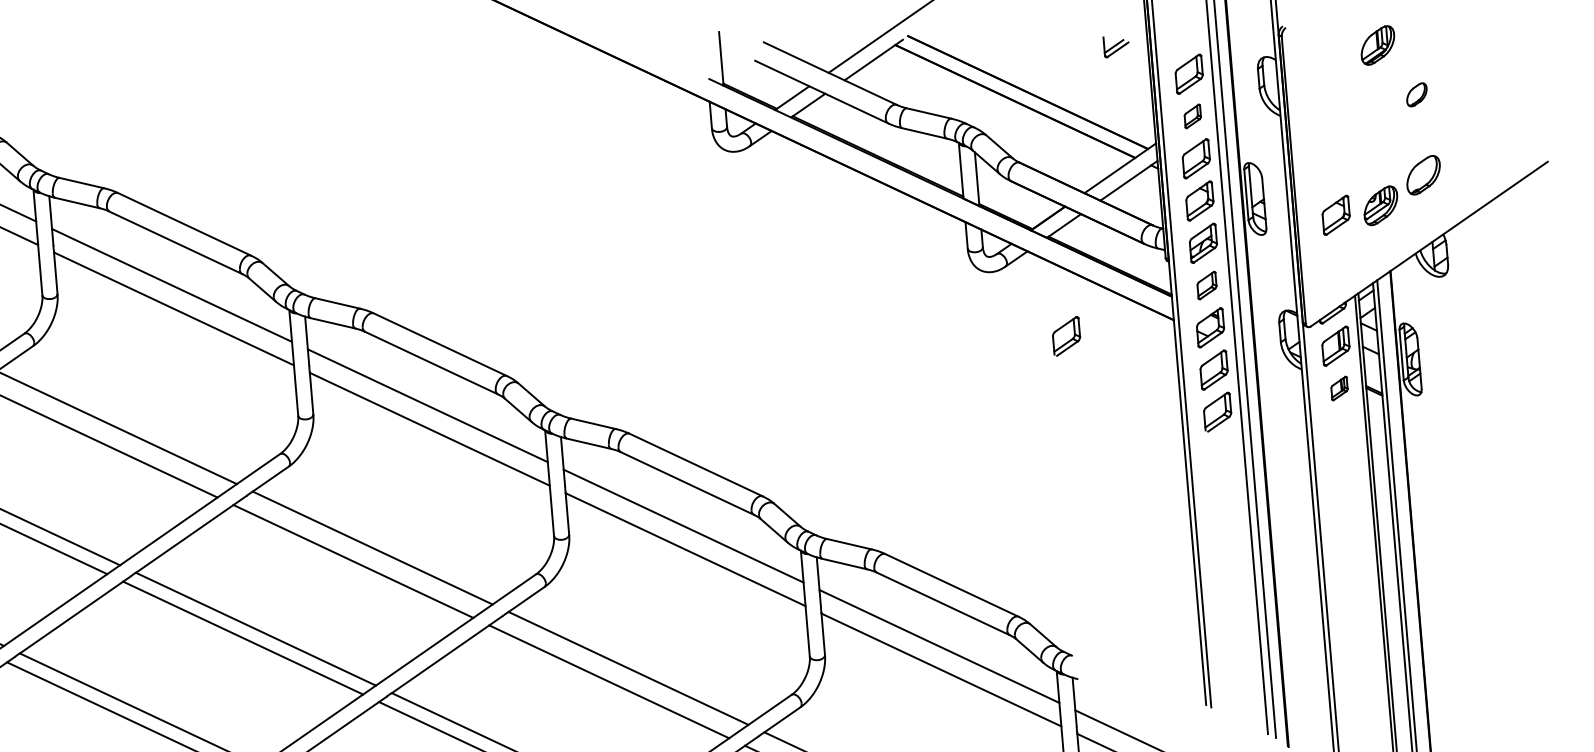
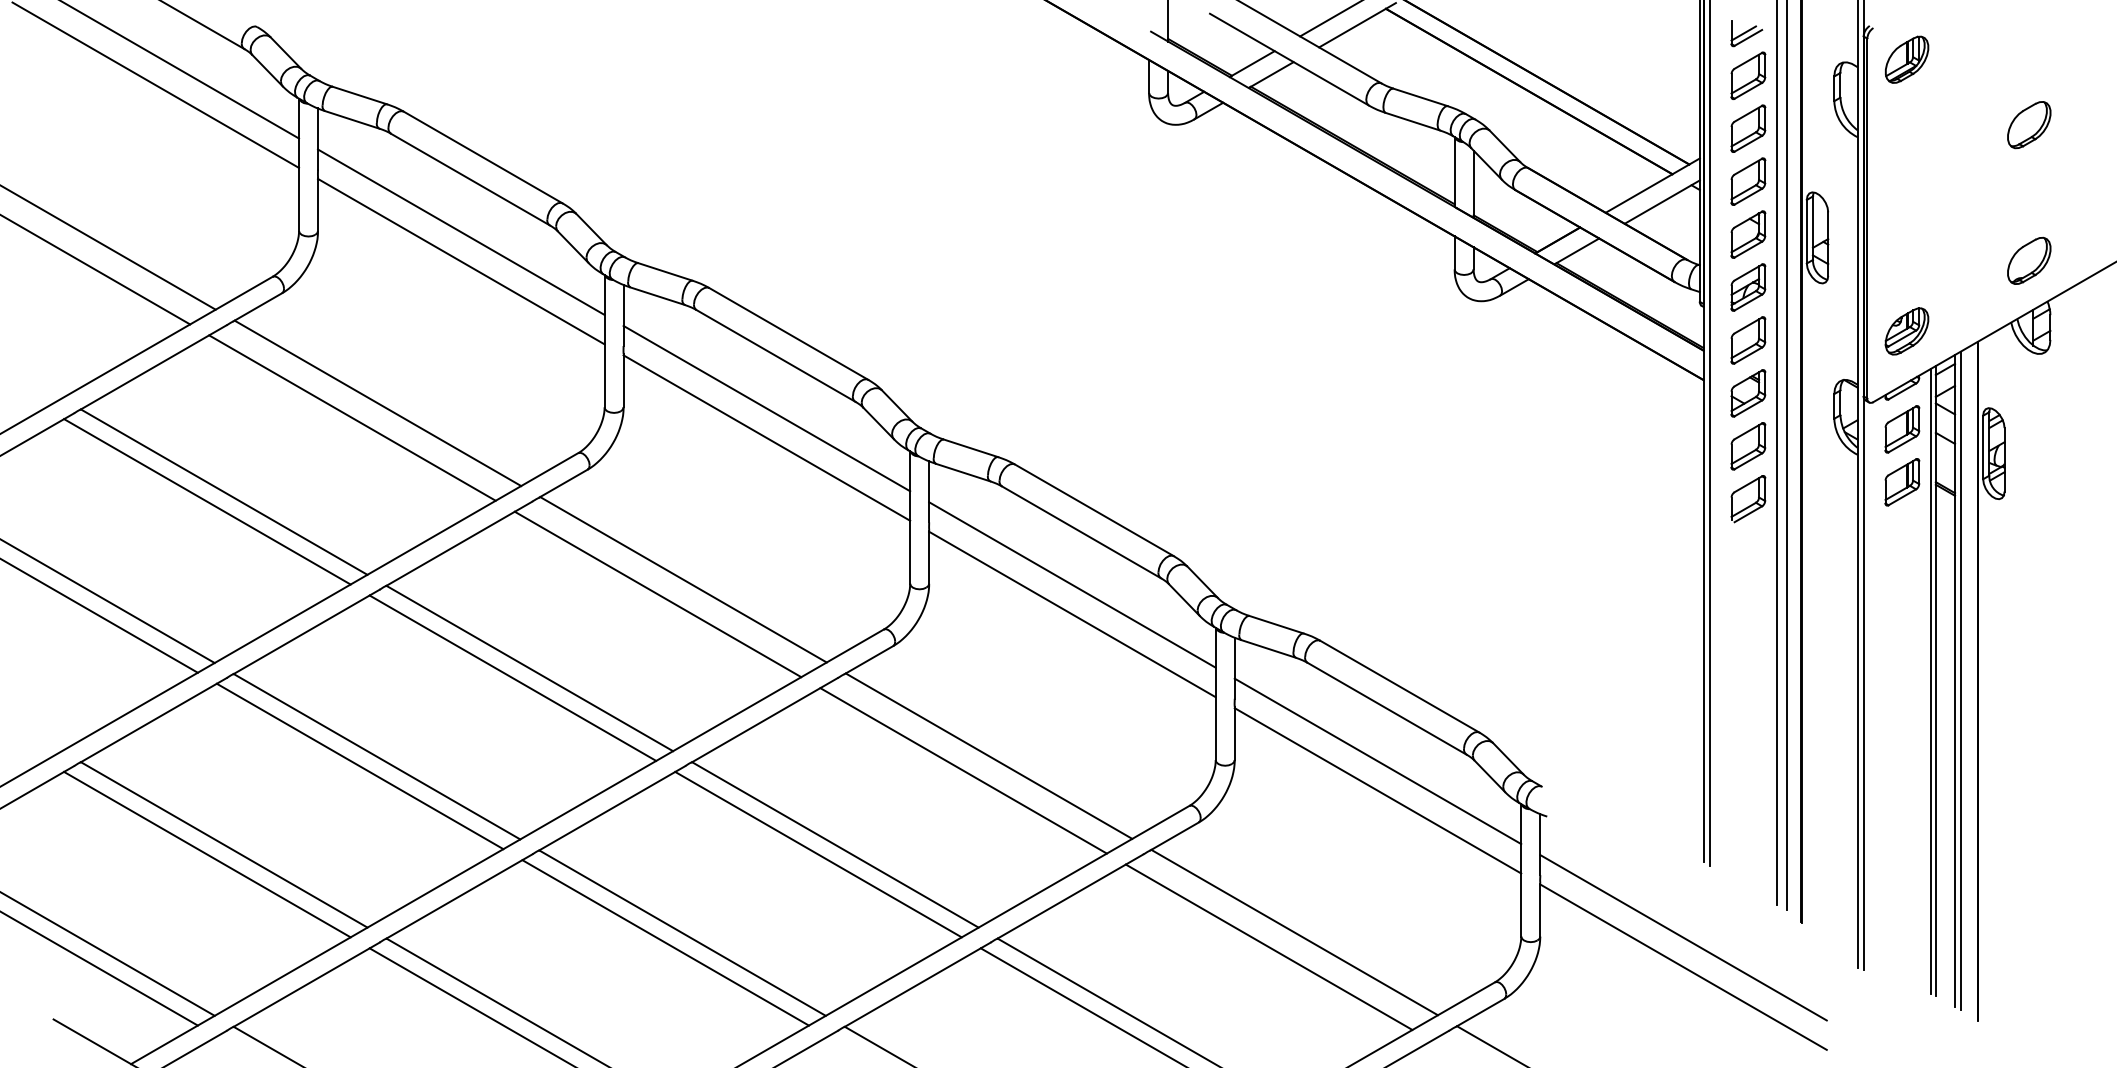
part: (1377, 45) -> (1906, 59), moved
part: (1116, 46) -> (1746, 33), moved
part: (1417, 95) -> (2029, 125), size x1.67
part: (1192, 116) -> (1748, 128), size x1.67
part: (1423, 174) -> (2029, 260), moved
part: (1380, 205) -> (1906, 331), moved
part: (1336, 215) -> (1916, 266), removed
part: (1207, 285) -> (1748, 340), size x1.43
part: (1066, 336) -> (1568, 389), removed
part: (1339, 388) -> (1902, 482), size x1.67

